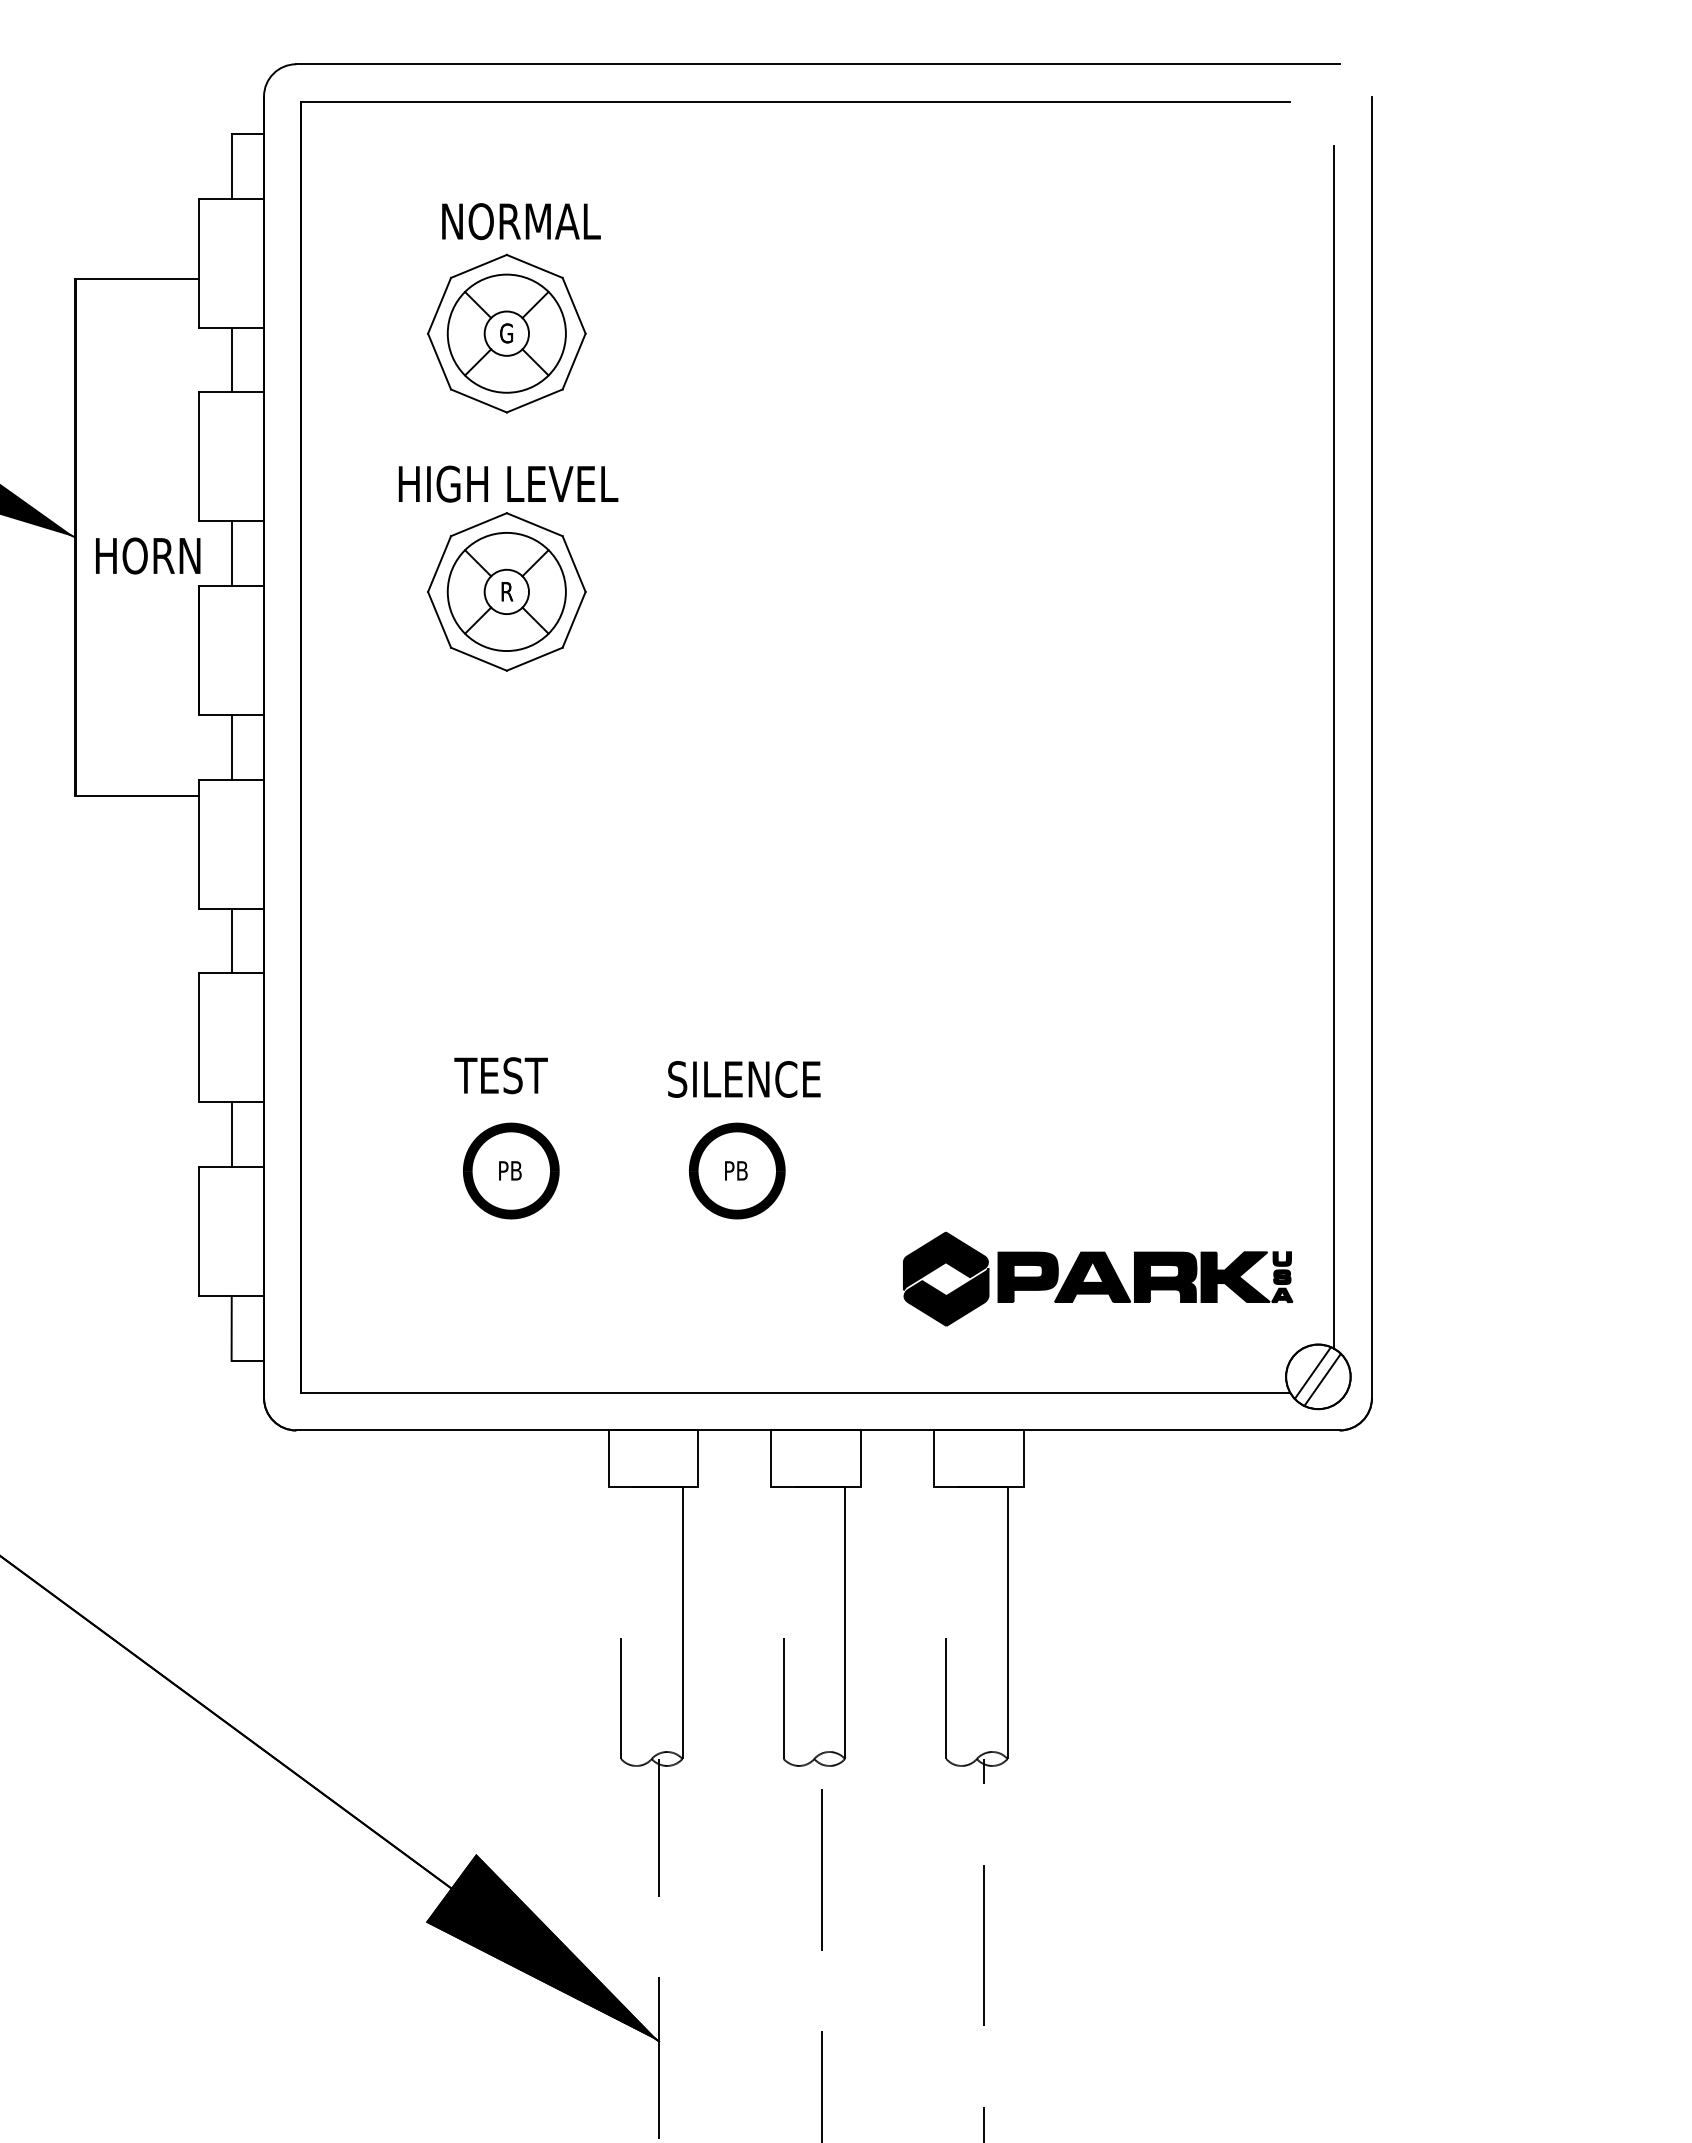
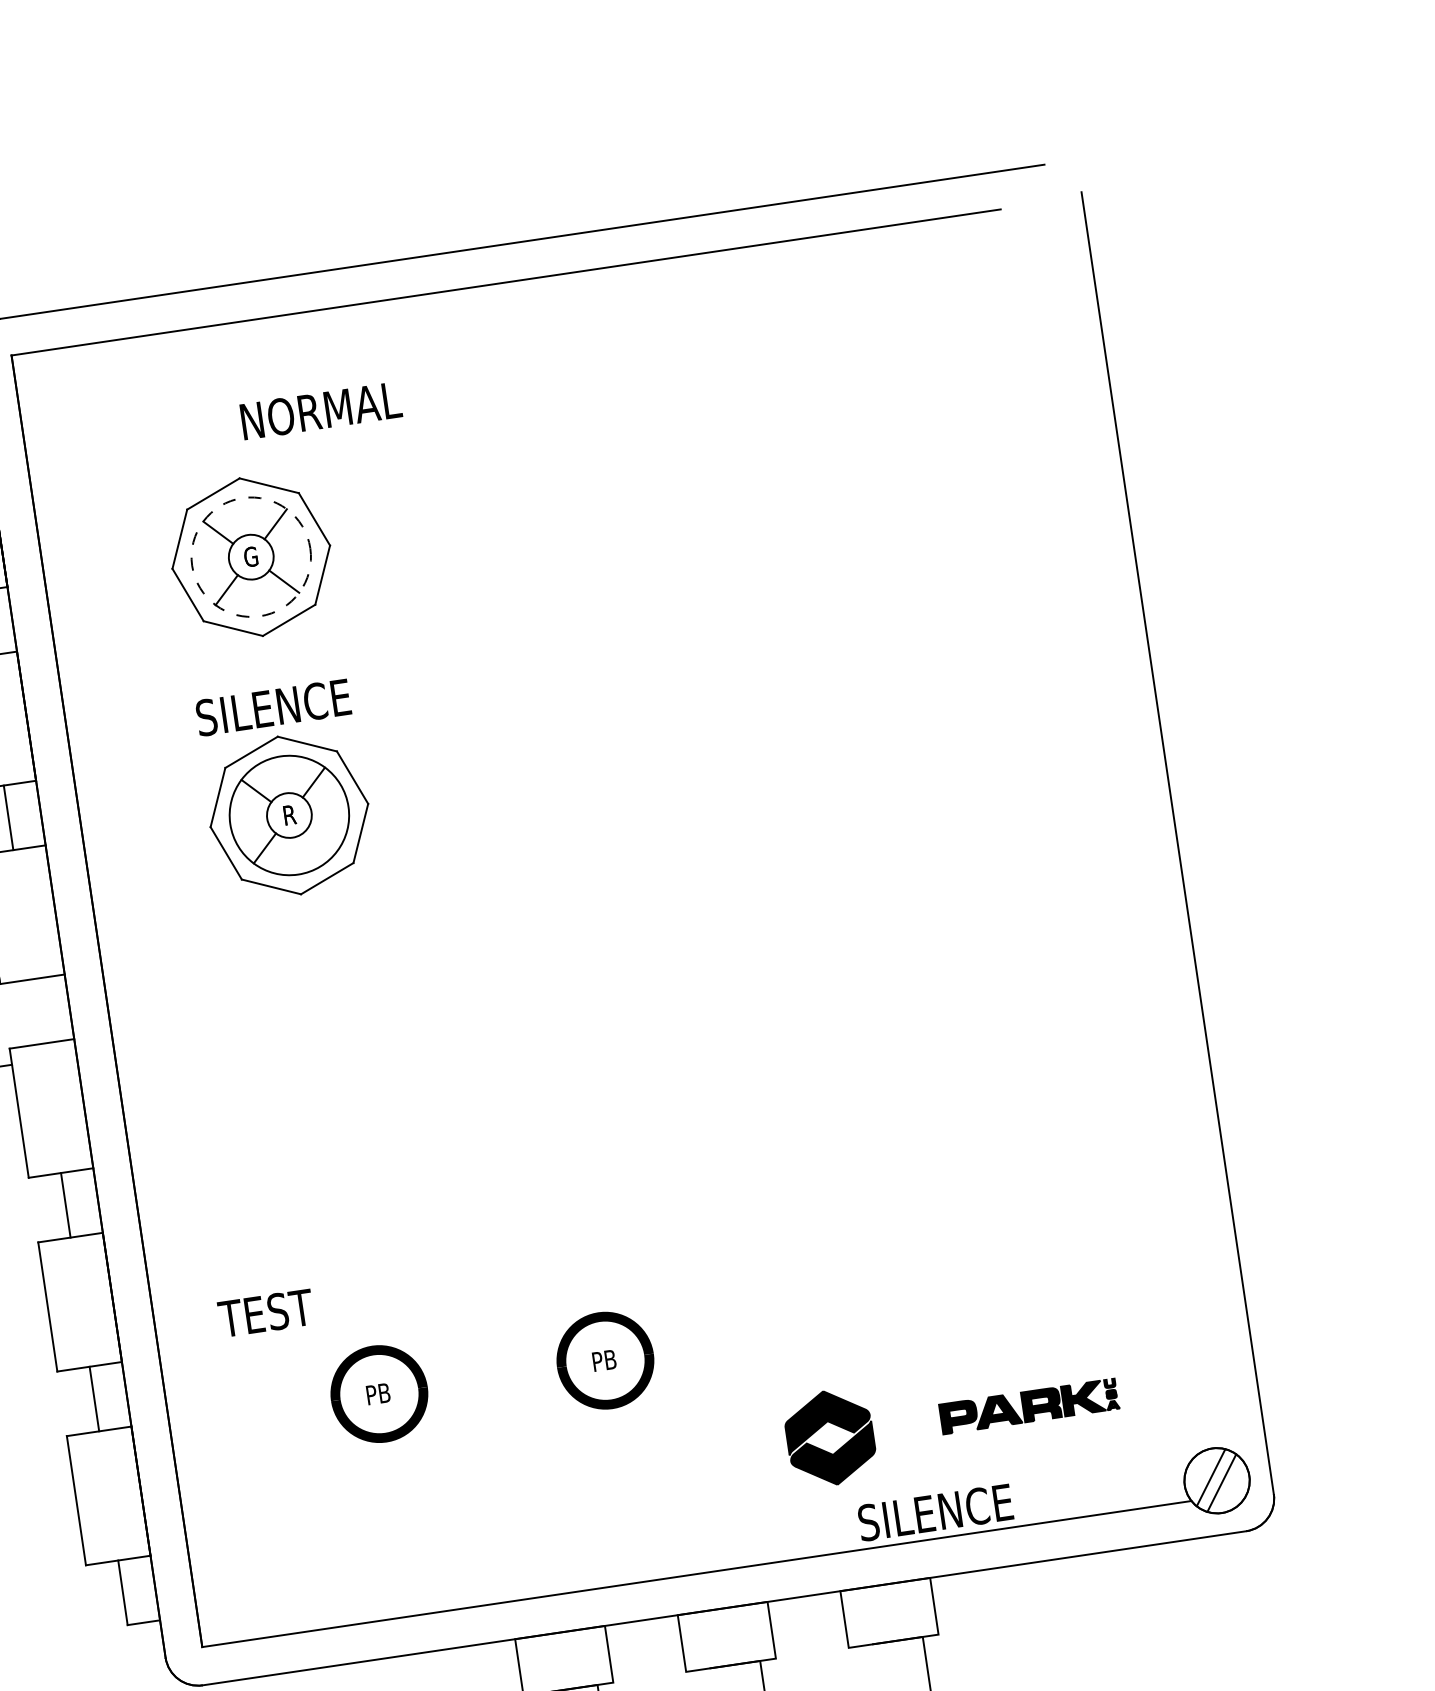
text: (521, 221) -> (321, 410), moved
circle: (506, 333) -> (250, 557), solid -> dashed
text: (508, 483) -> (275, 706), HIGH LEVEL -> SILENCE
line: (535, 620) -> (322, 839), removed
line: (1334, 746) -> (1140, 847), removed
line: (231, 747) -> (36, 1011), removed
text: (500, 1075) -> (265, 1313), moved
text: (744, 1079) -> (935, 1512), moved
part: (1145, 1276) -> (1029, 1405), size x0.6

